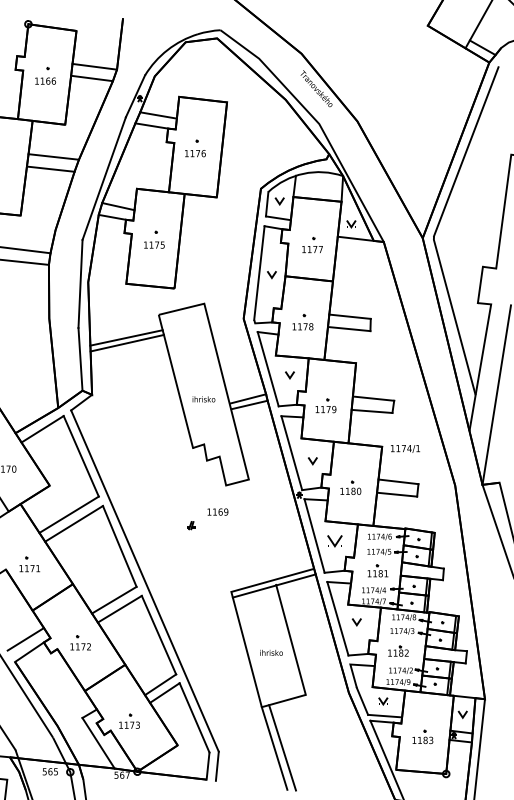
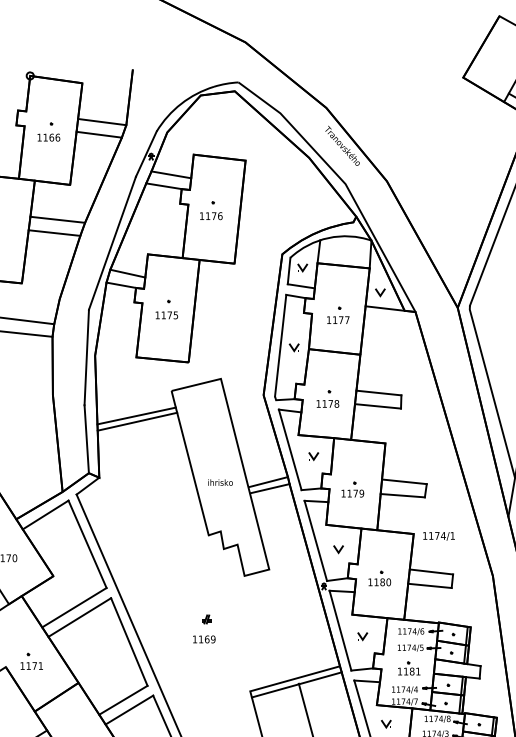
text: (217, 511) -> (203, 638), moved
part: (335, 541) -> (363, 636), size x0.62

